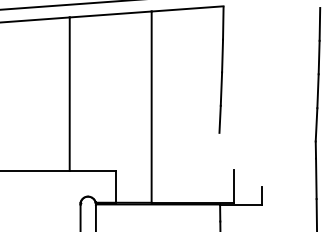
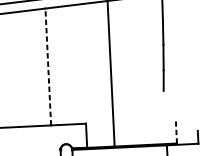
line: (69, 94) -> (48, 67), solid -> dashed
line: (233, 186) -> (176, 131), solid -> dashed

